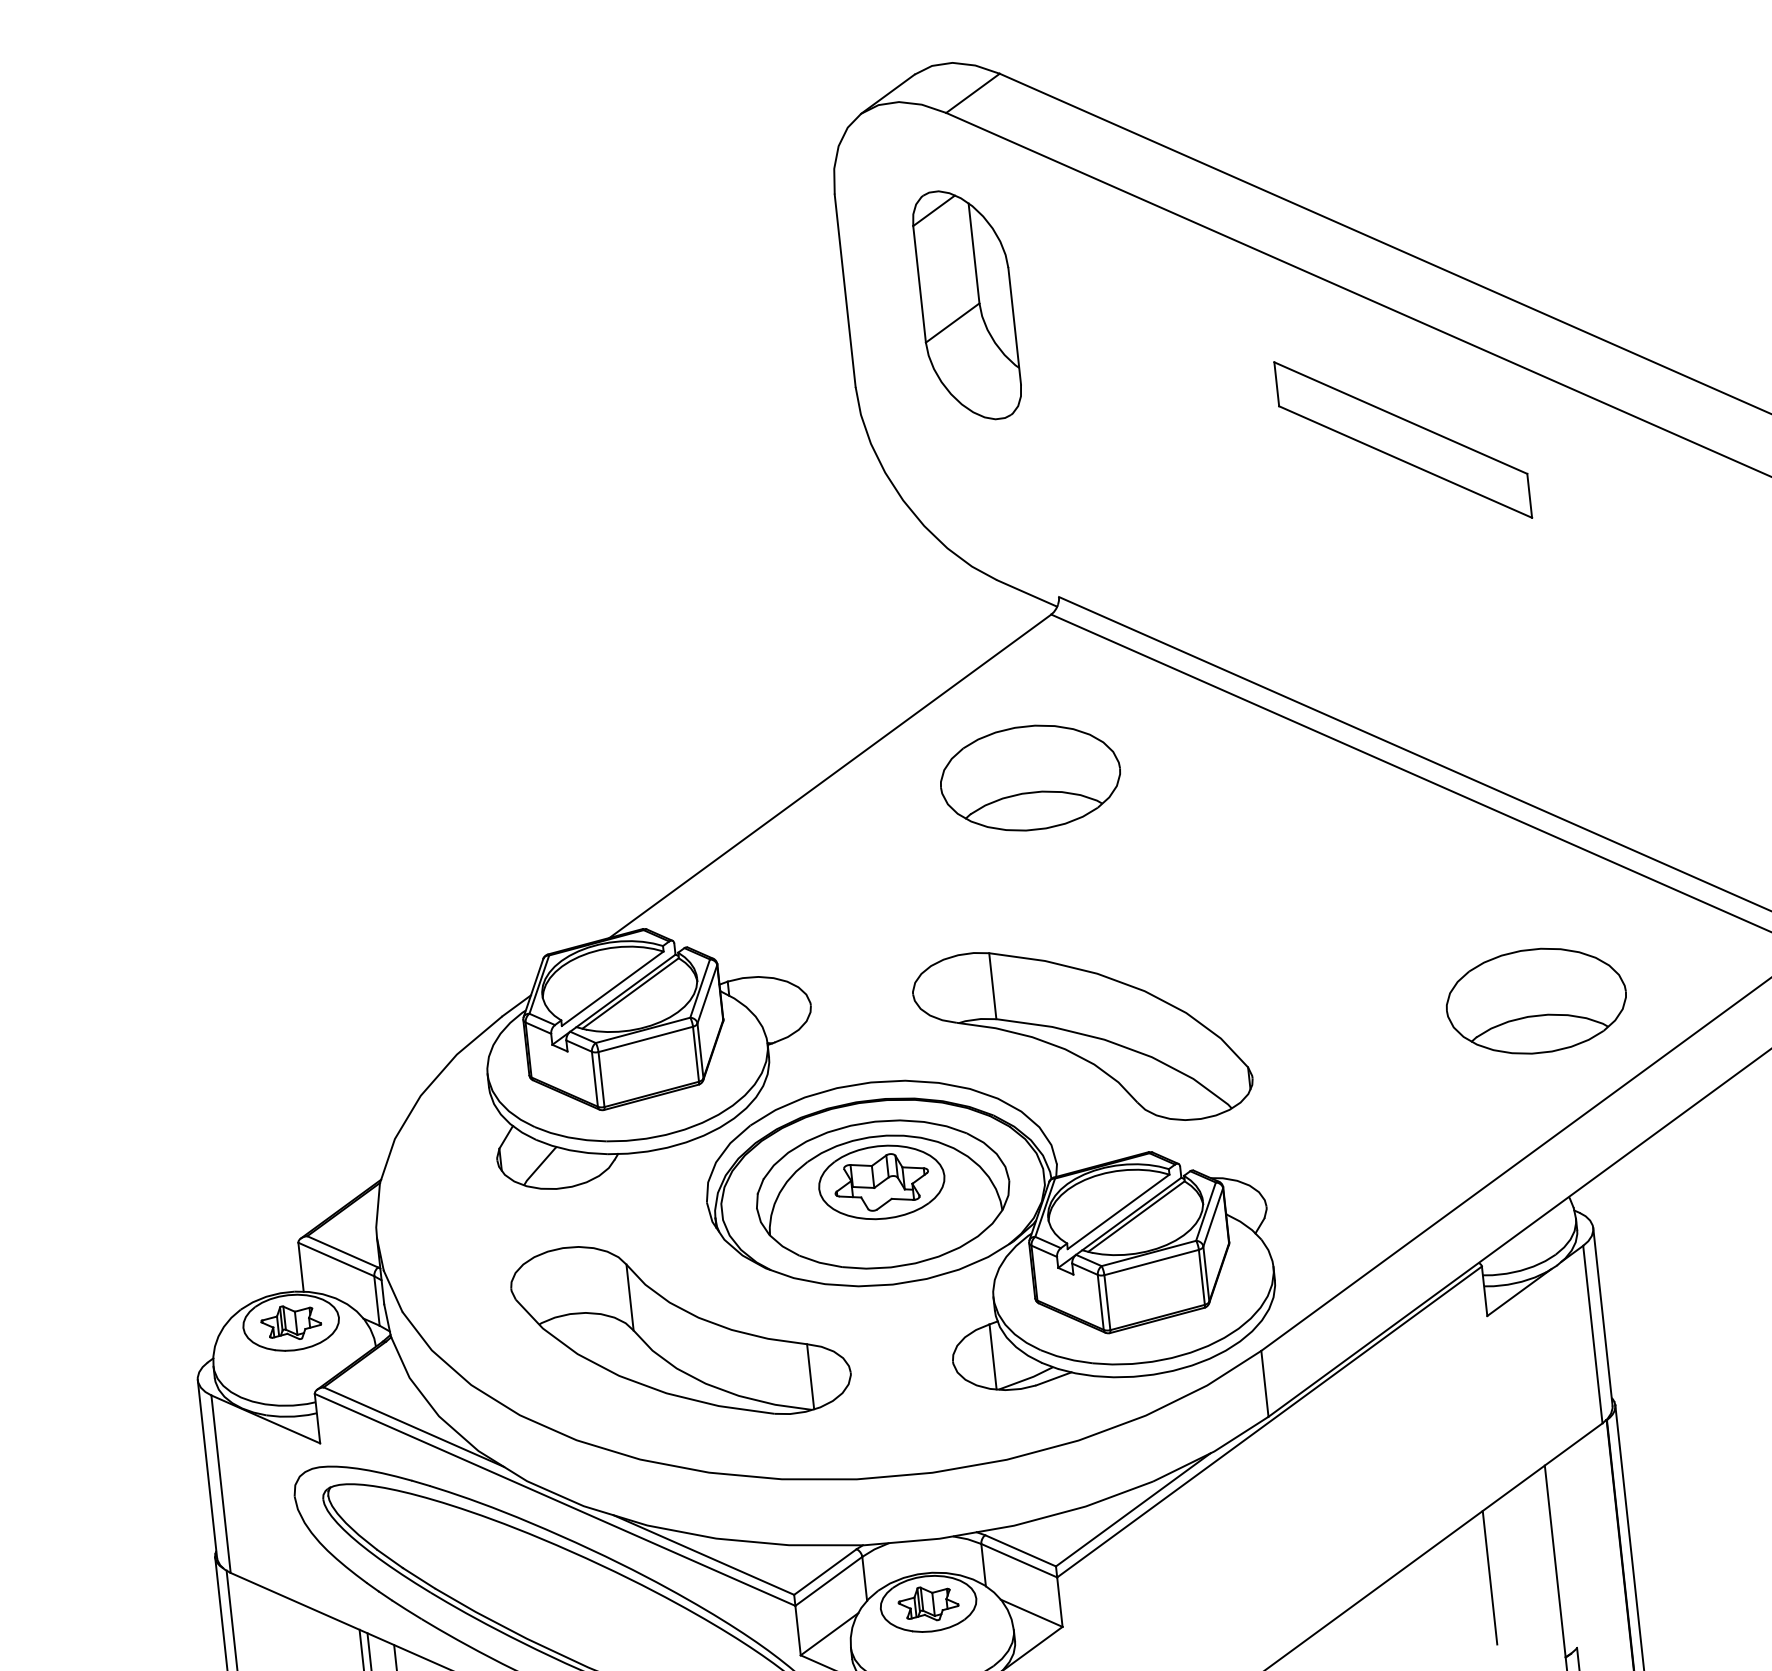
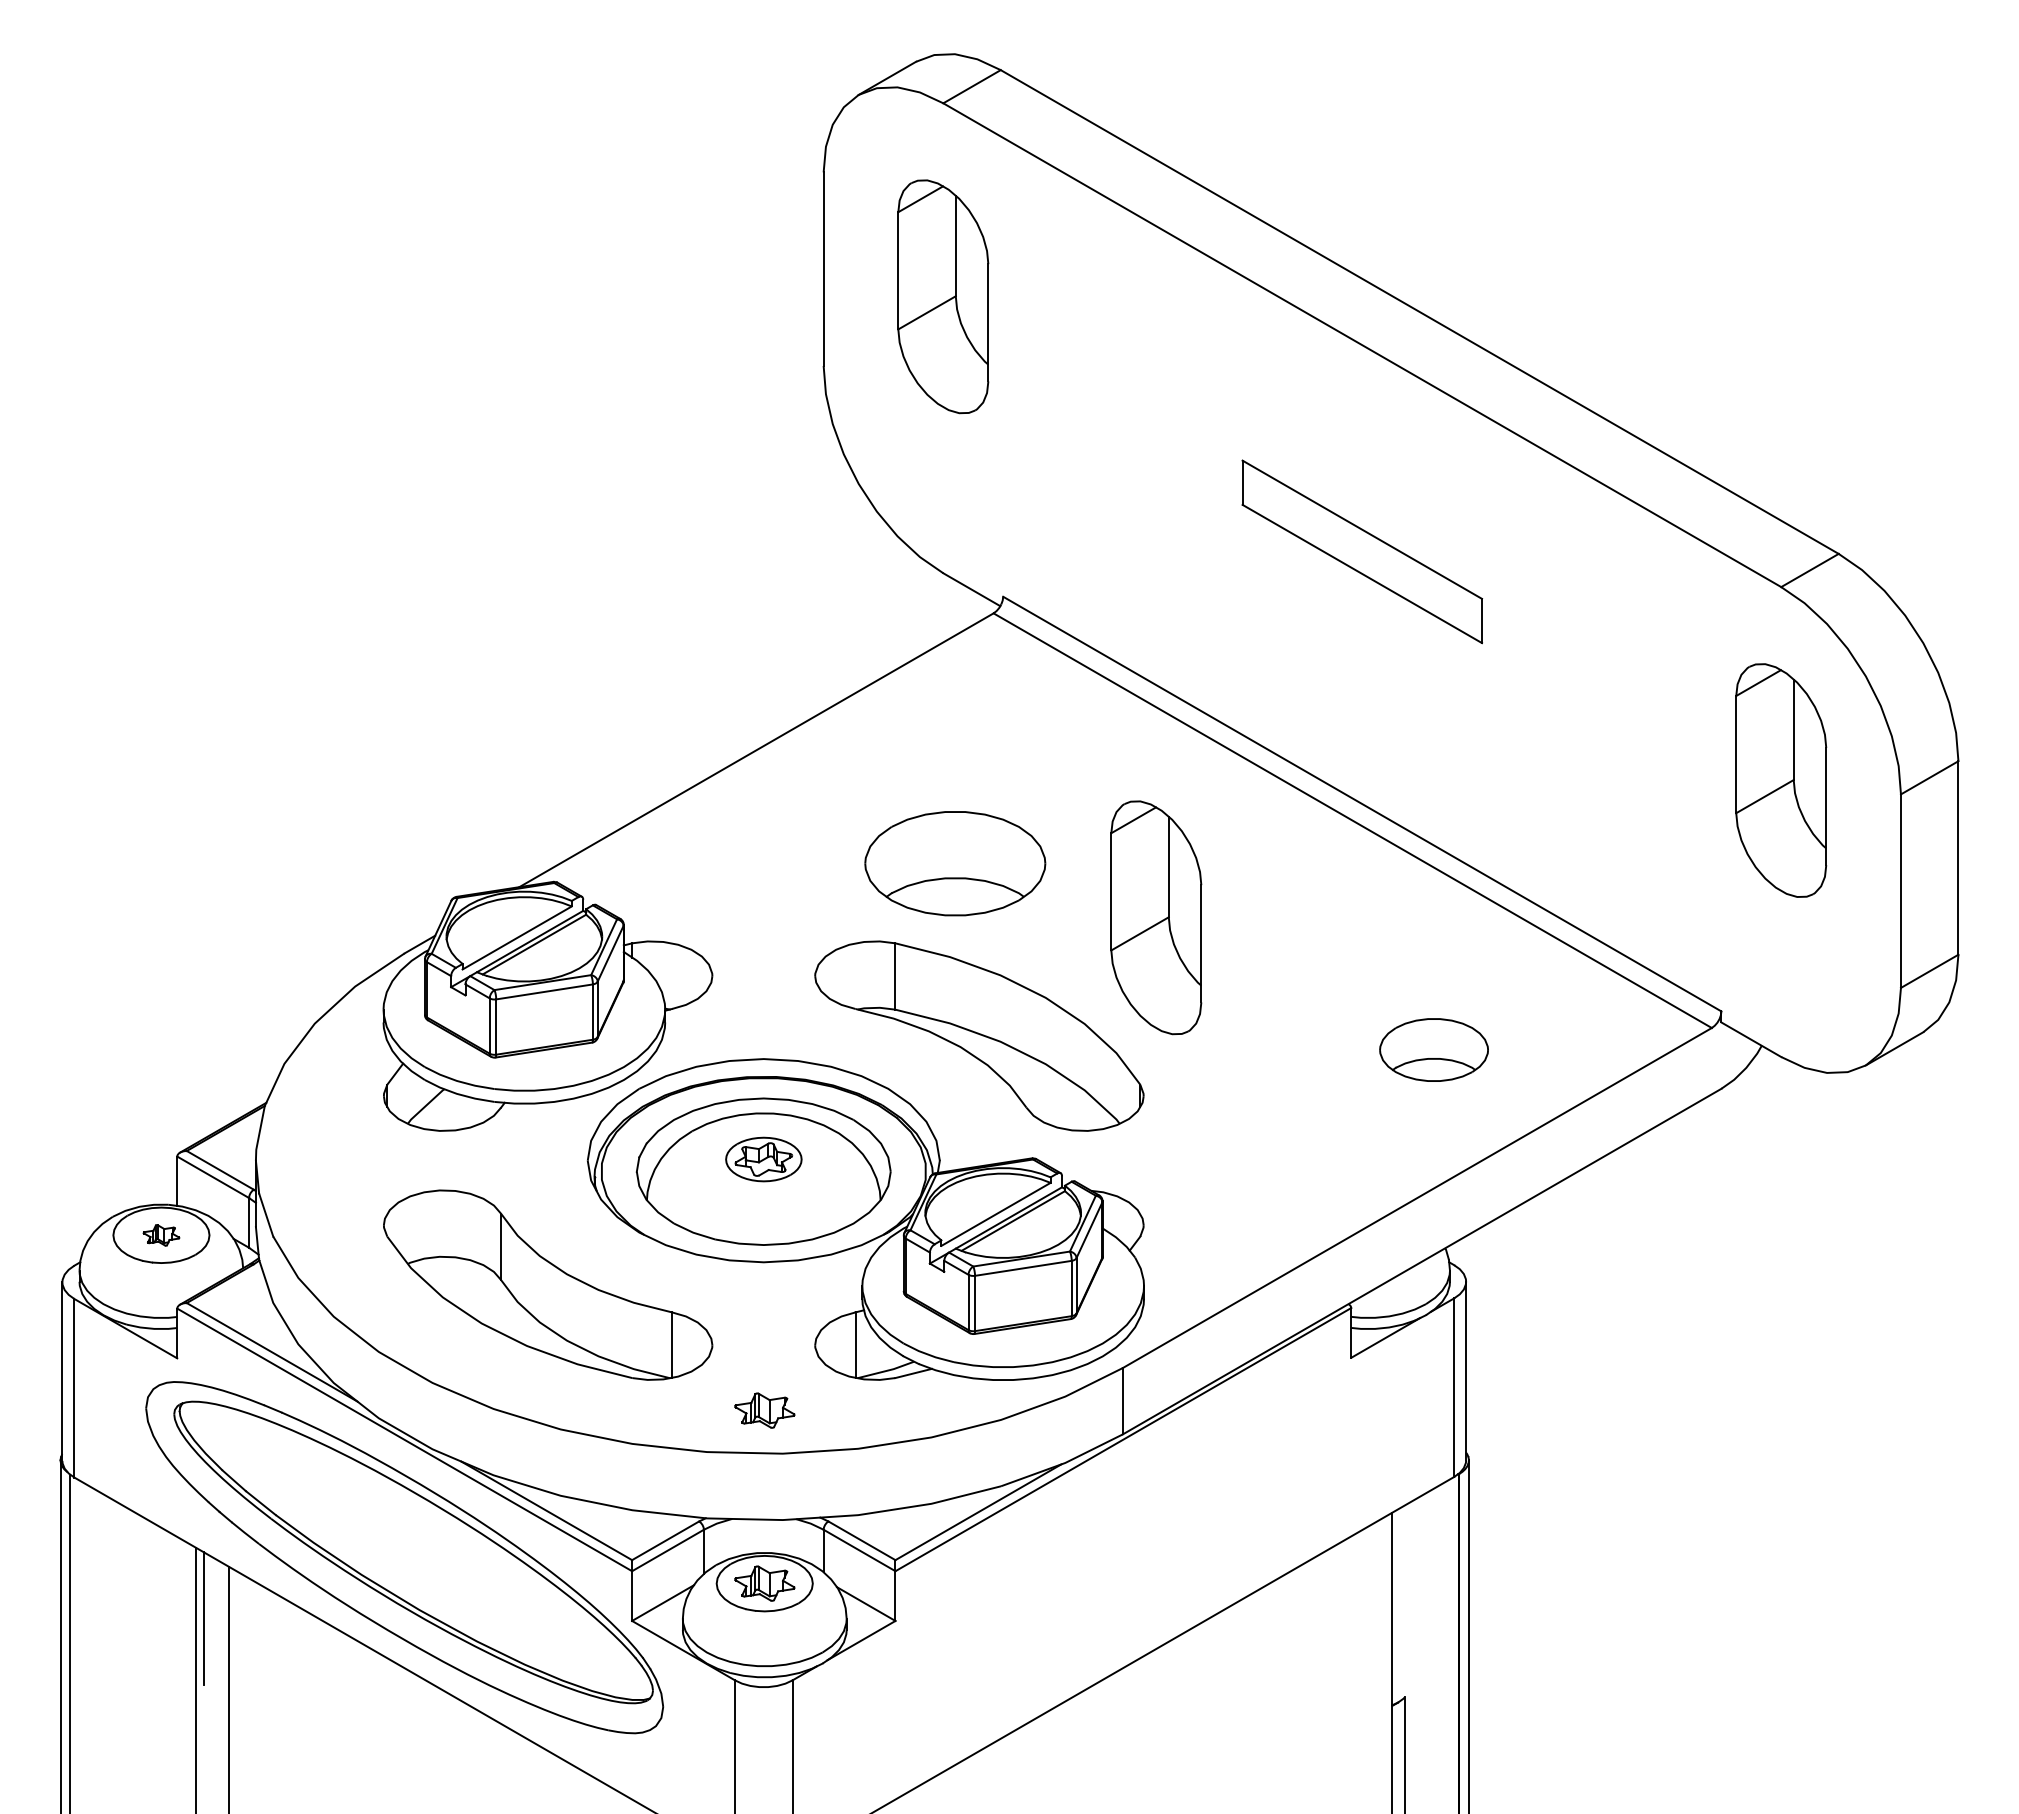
part: (1403, 439) -> (1362, 551), moved
part: (1030, 777) -> (955, 863), moved
part: (1246, 899) -> (1156, 917), added
part: (1535, 1000) -> (1433, 1049), size x0.6
part: (881, 1182) -> (763, 1159), size x0.6
part: (291, 1322) -> (161, 1235), size x0.6
part: (909, 1431) -> (764, 1410), added
line: (1489, 1578) -> (1325, 1618), removed

